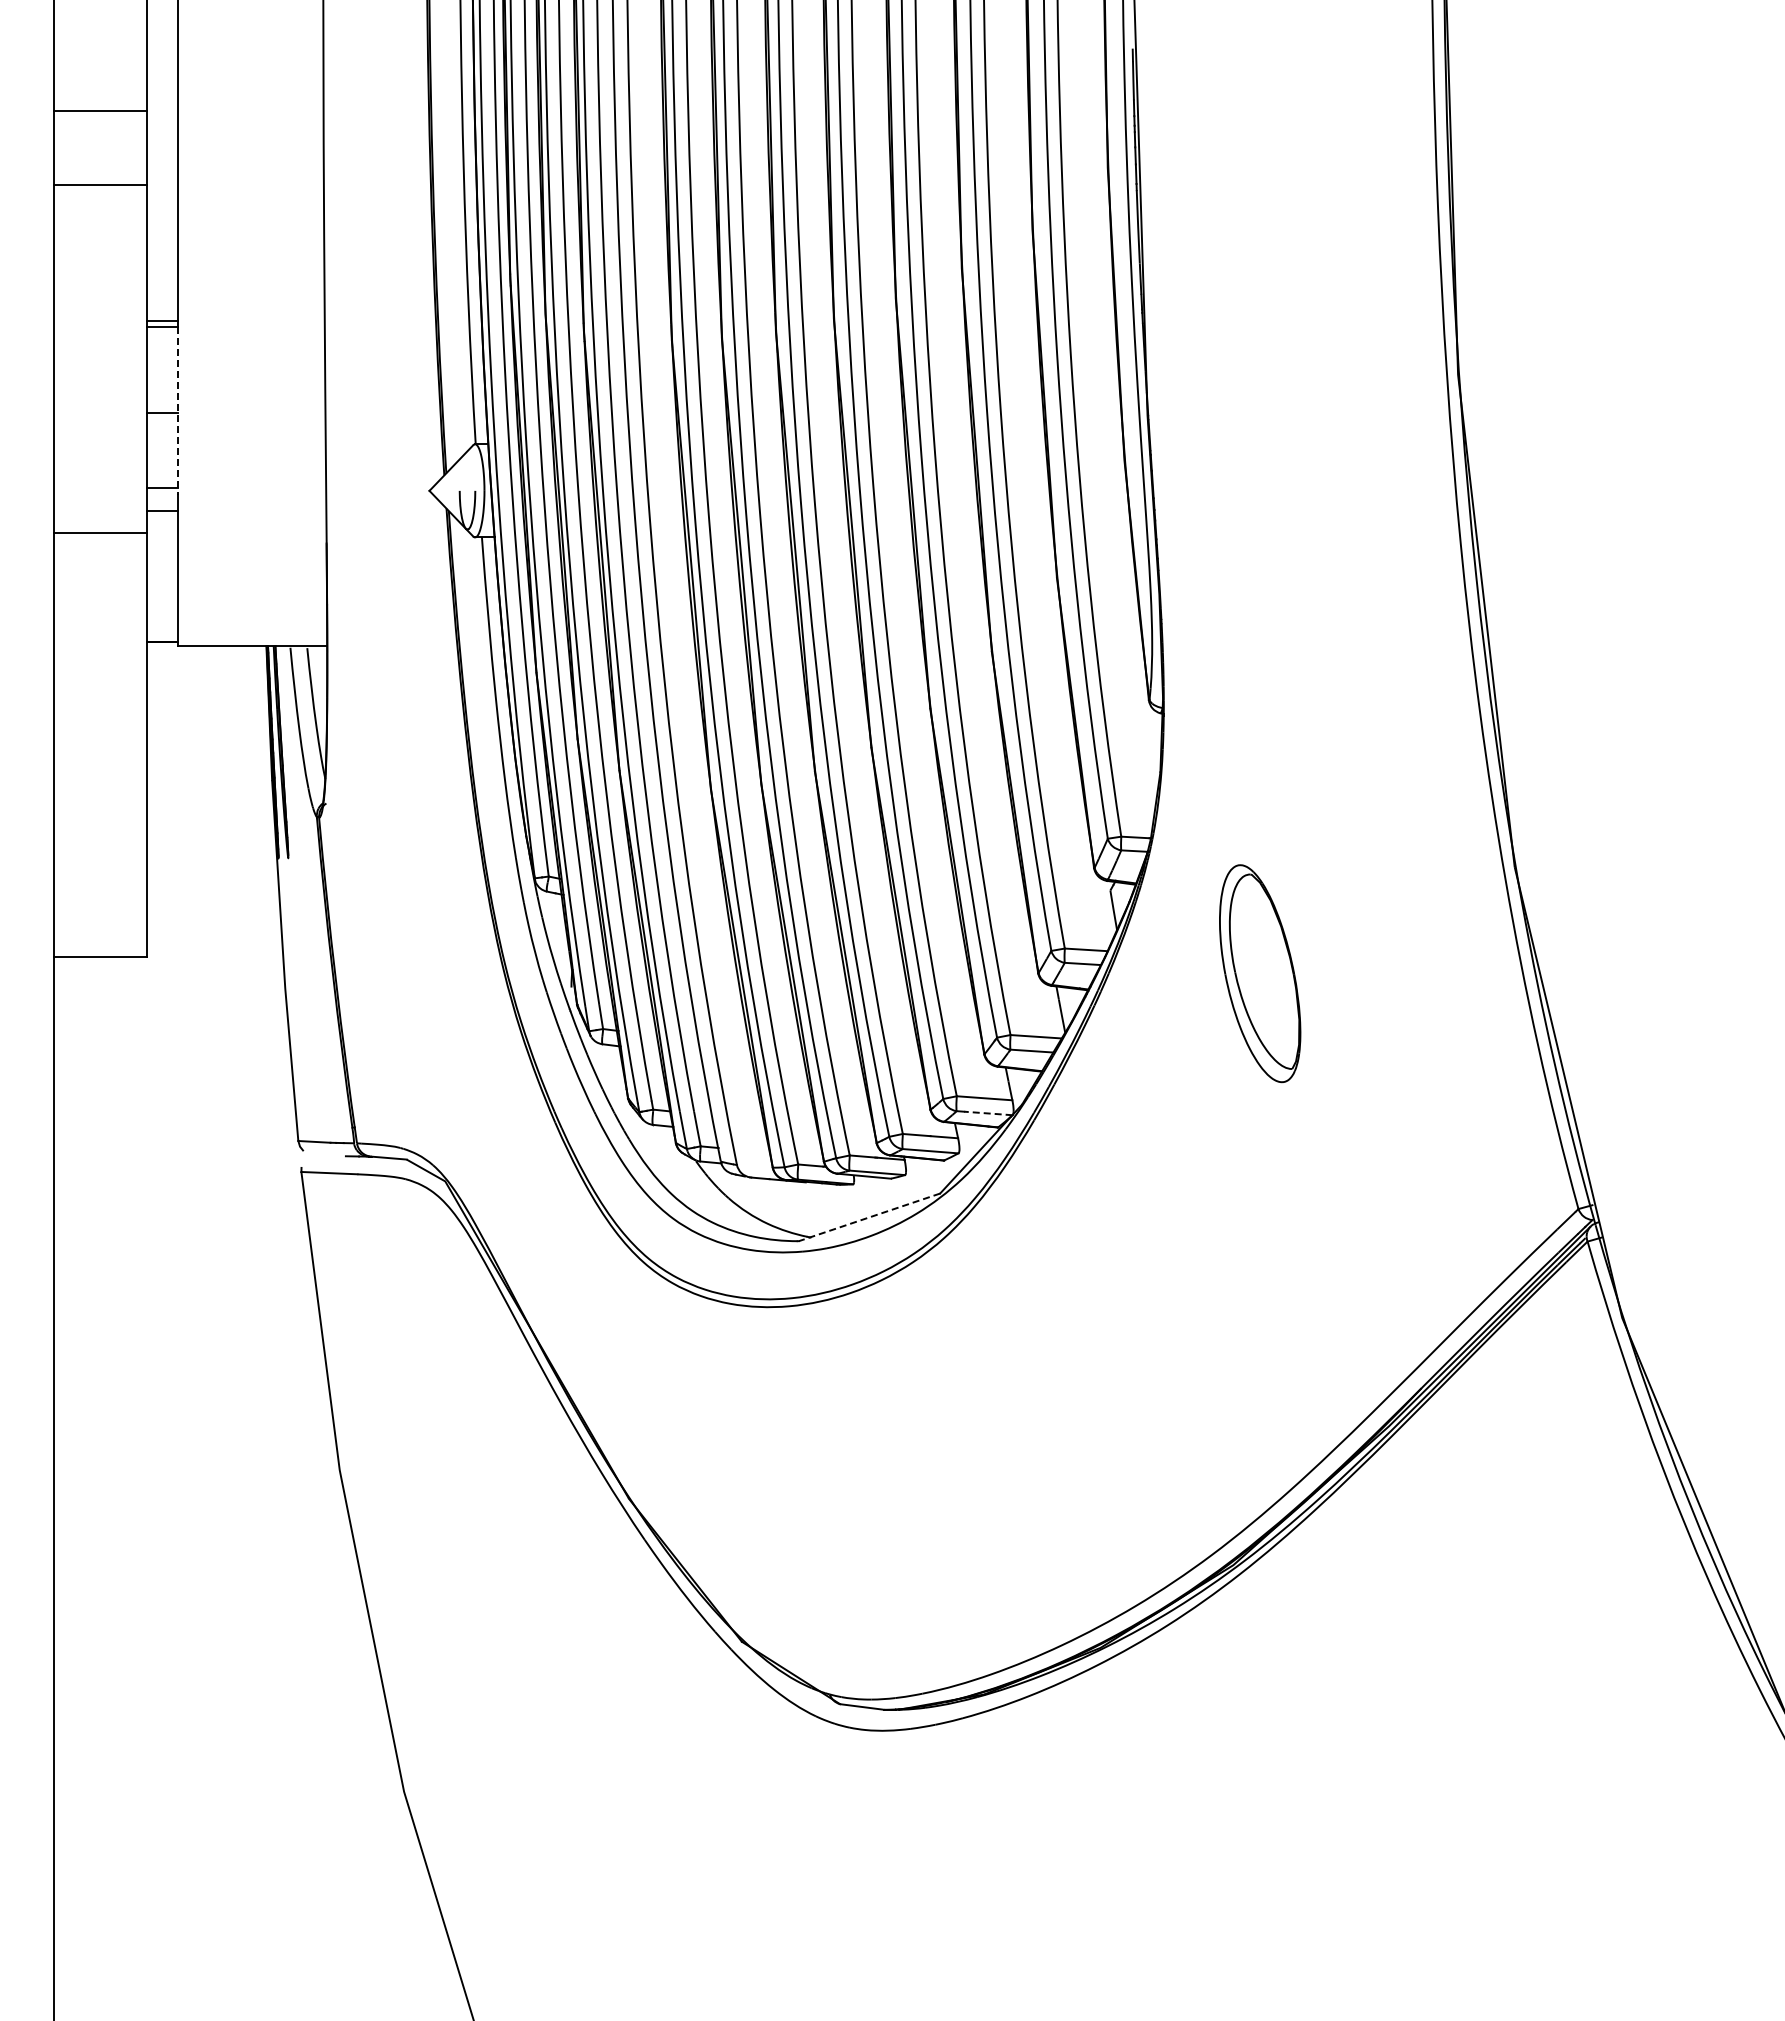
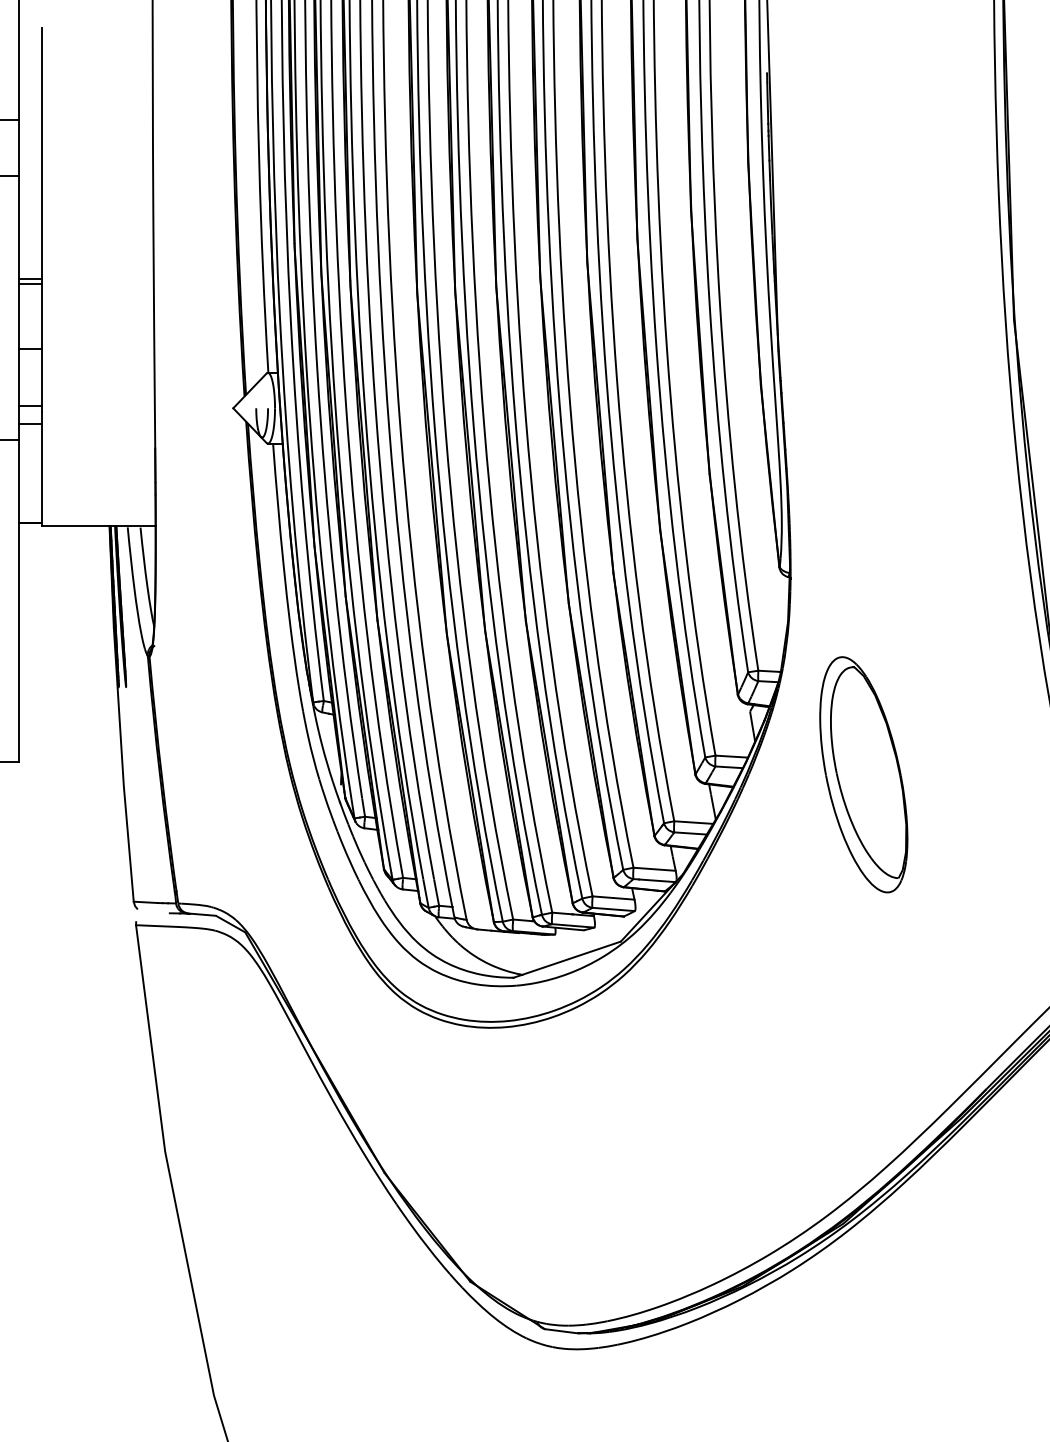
line: (177, 411) -> (42, 348), dashed -> solid
part: (1259, 973) -> (863, 774), size x1.43
line: (987, 1113) -> (656, 880), dashed -> solid
line: (869, 1217) -> (567, 959), dashed -> solid

